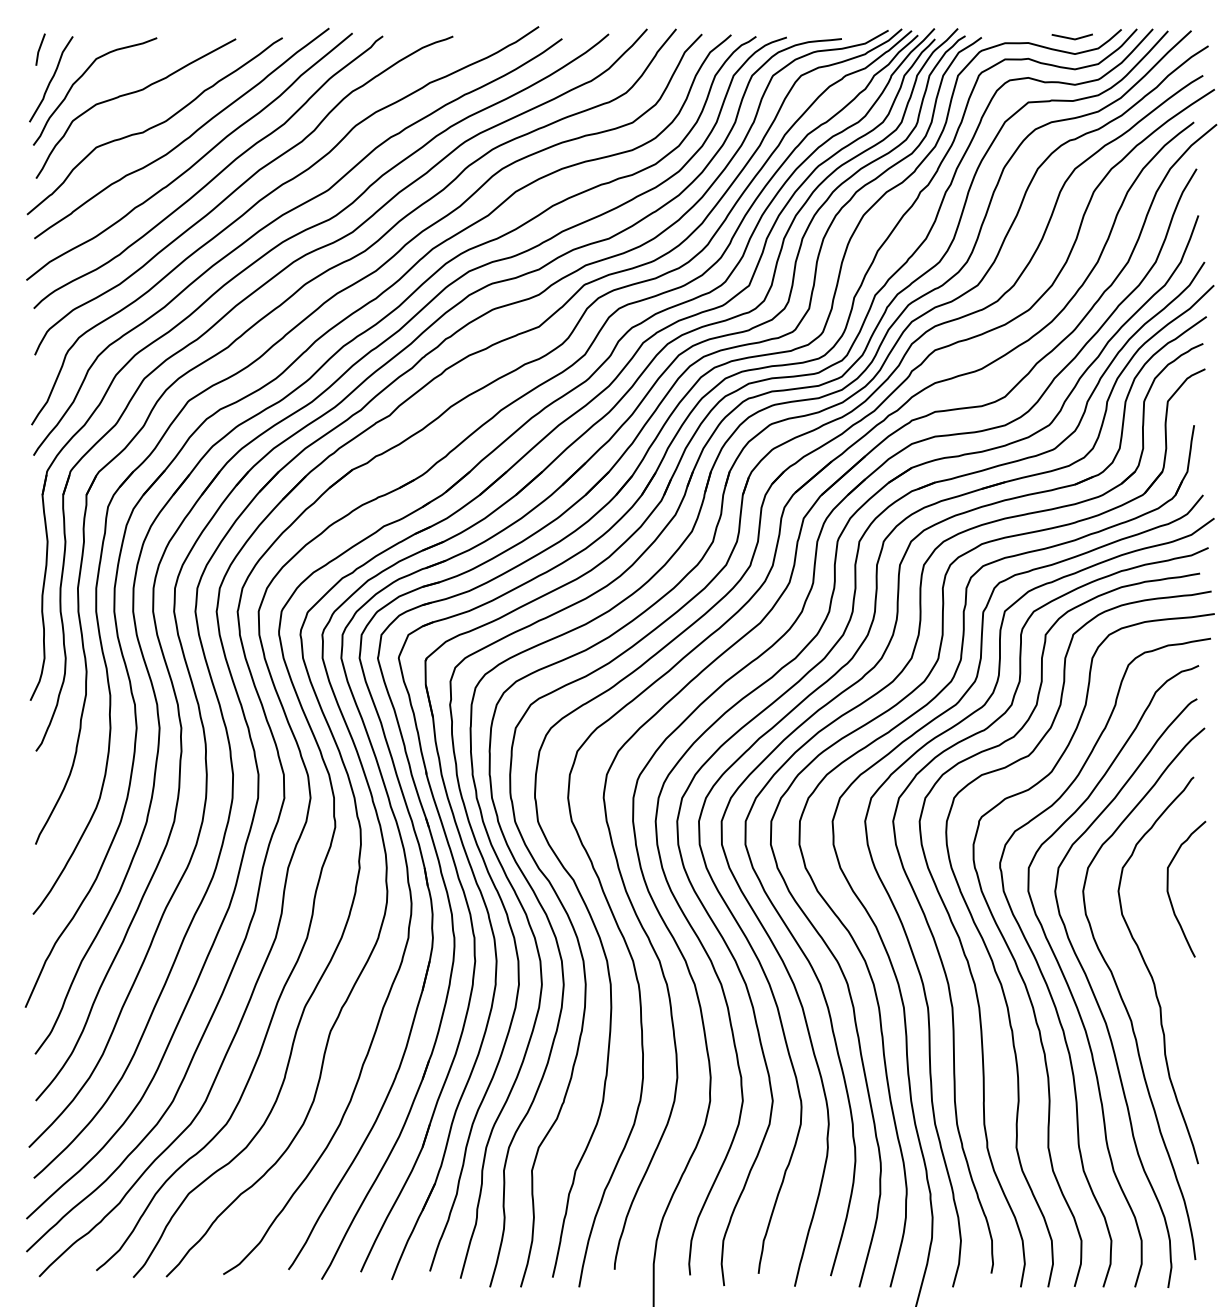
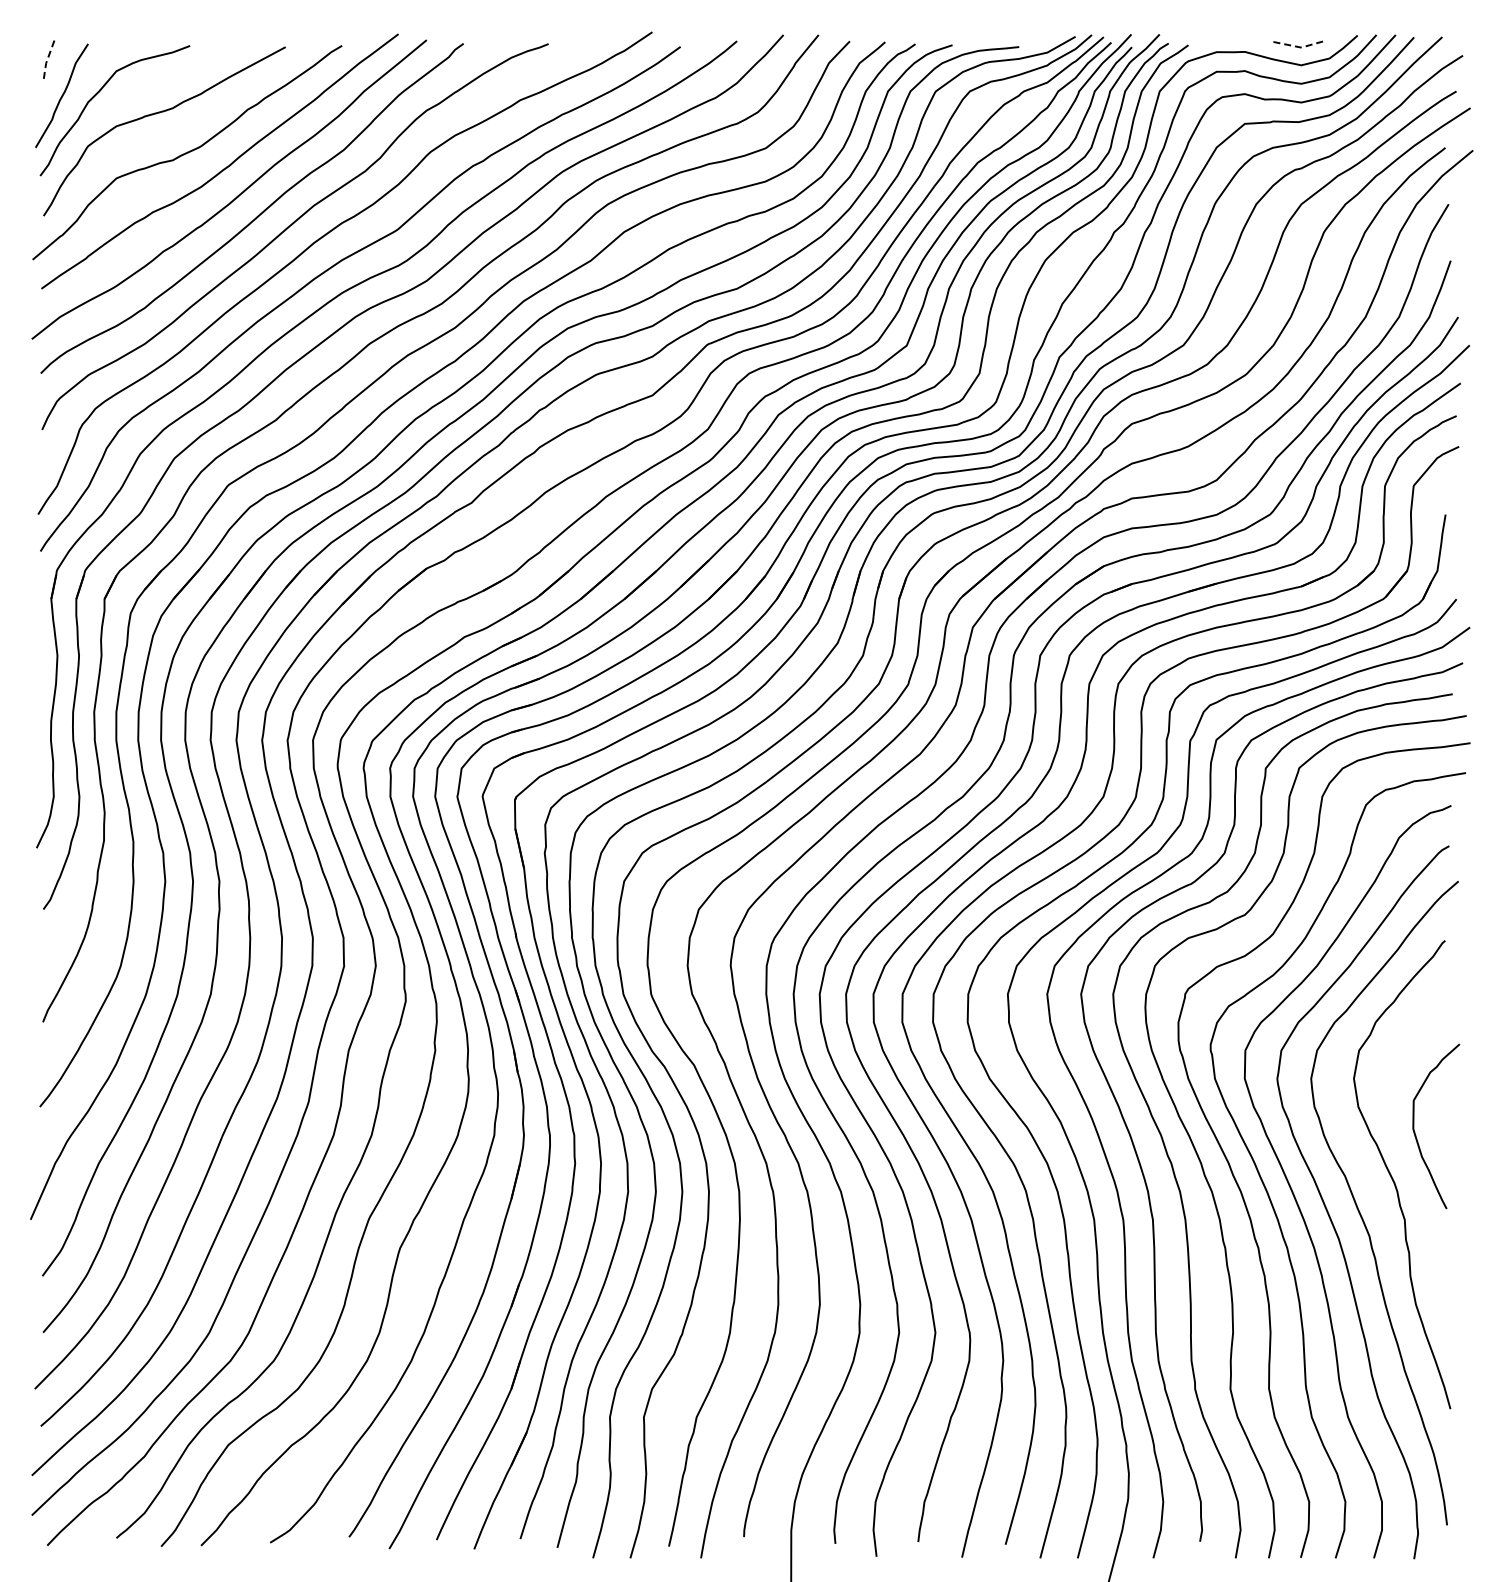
line: (1072, 39) -> (1298, 47), solid -> dashed
line: (39, 50) -> (47, 60), solid -> dashed
curve: (1169, 894) -> (1415, 1132), moved

